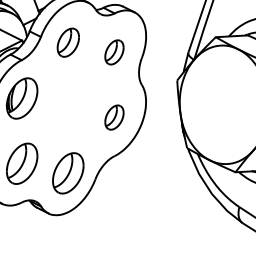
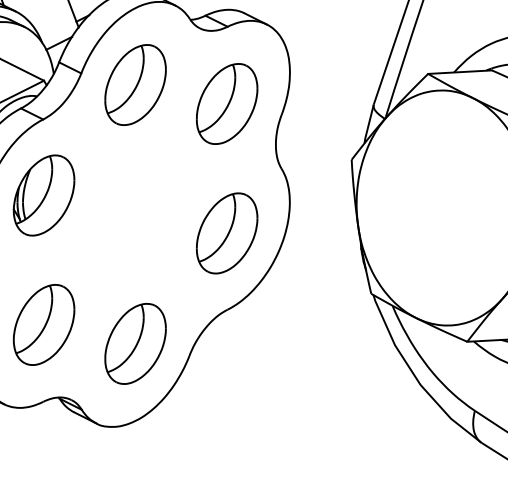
part: (68, 42) -> (135, 84), size x1.43
part: (114, 52) -> (227, 104), size x1.67
part: (114, 117) -> (227, 233), size x1.67

